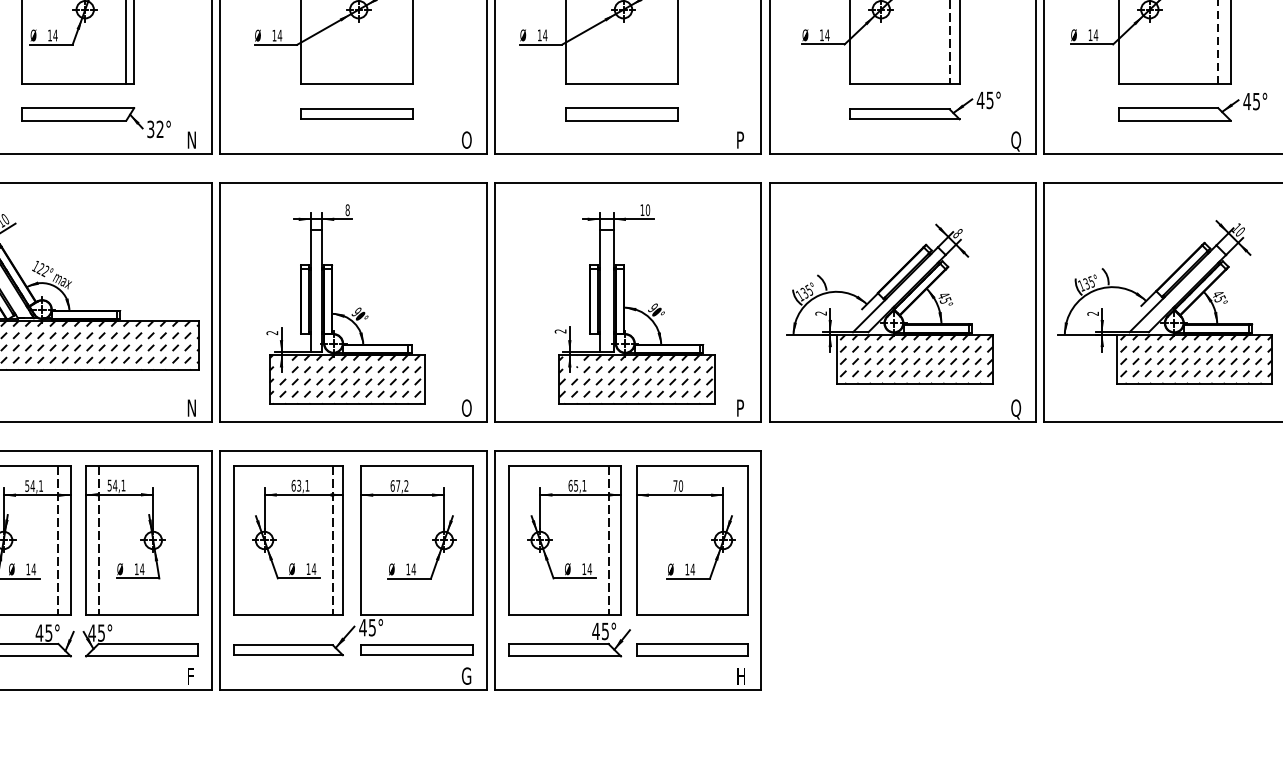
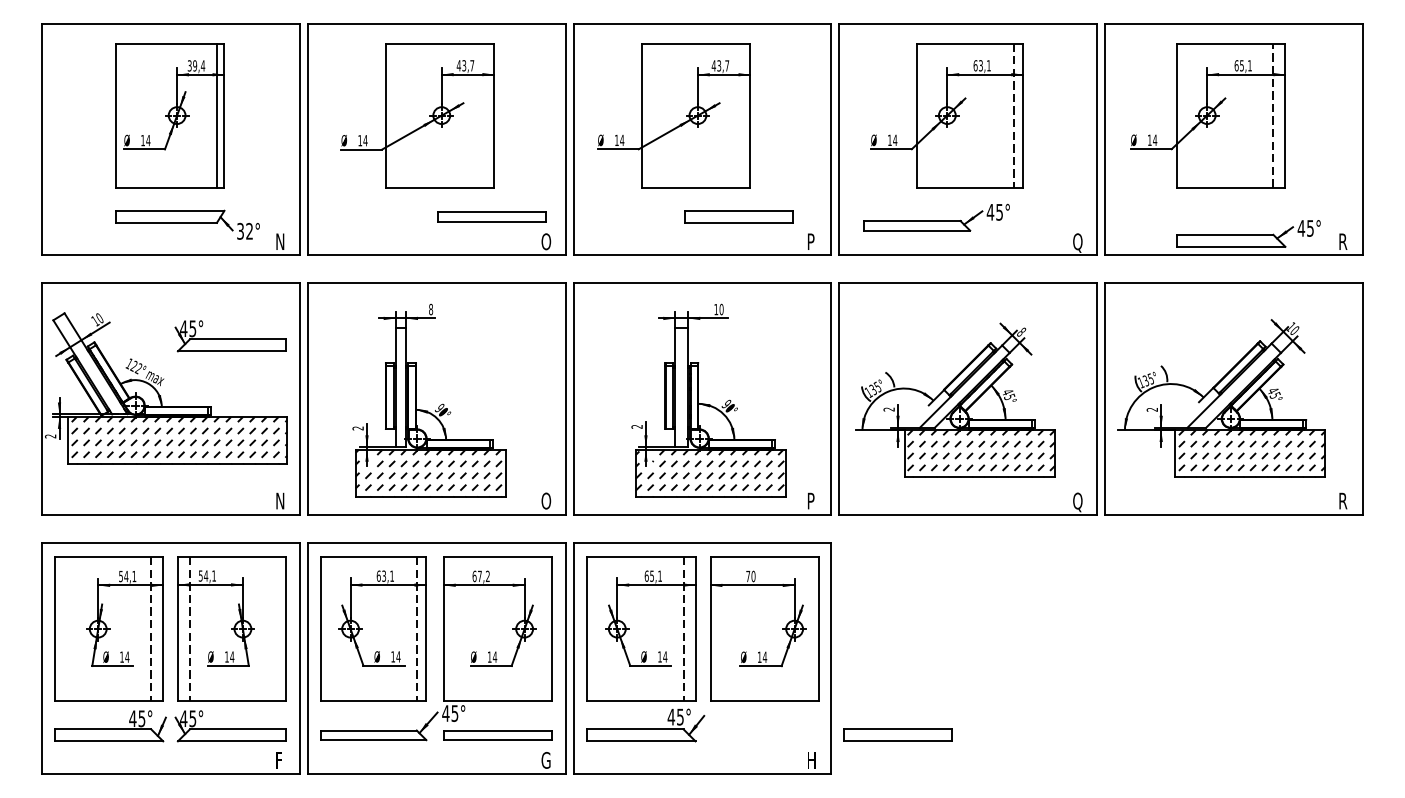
part: (924, 105) -> (936, 217), moved
part: (1192, 106) -> (1248, 233), moved
part: (356, 114) -> (491, 216), moved
part: (620, 114) -> (738, 216), moved
part: (140, 238) -> (230, 336), added
part: (692, 649) -> (897, 734), moved

